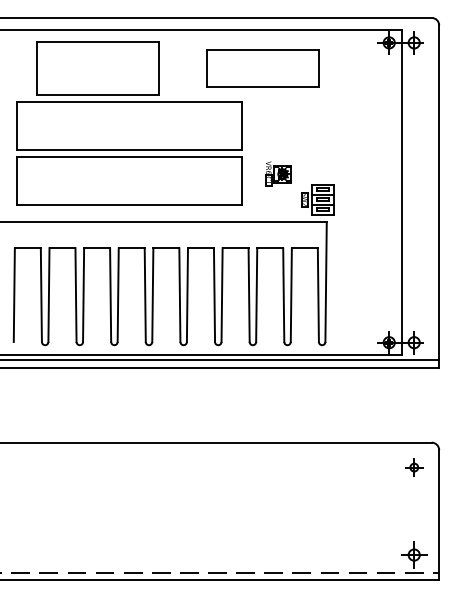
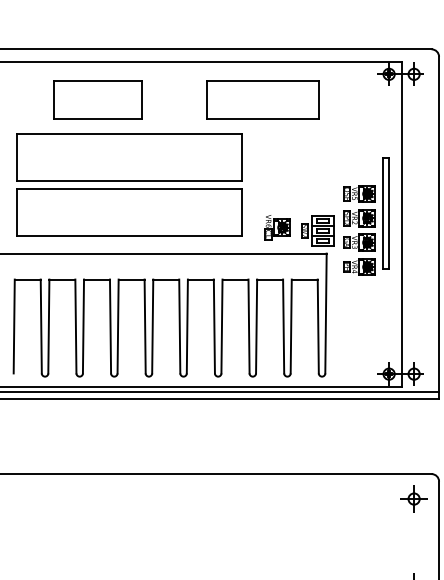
part: (97, 68) -> (97, 99), size x0.71
part: (278, 173) -> (278, 226), moved
part: (366, 185) -> (366, 216), added
part: (414, 467) -> (414, 498), size x1.43

